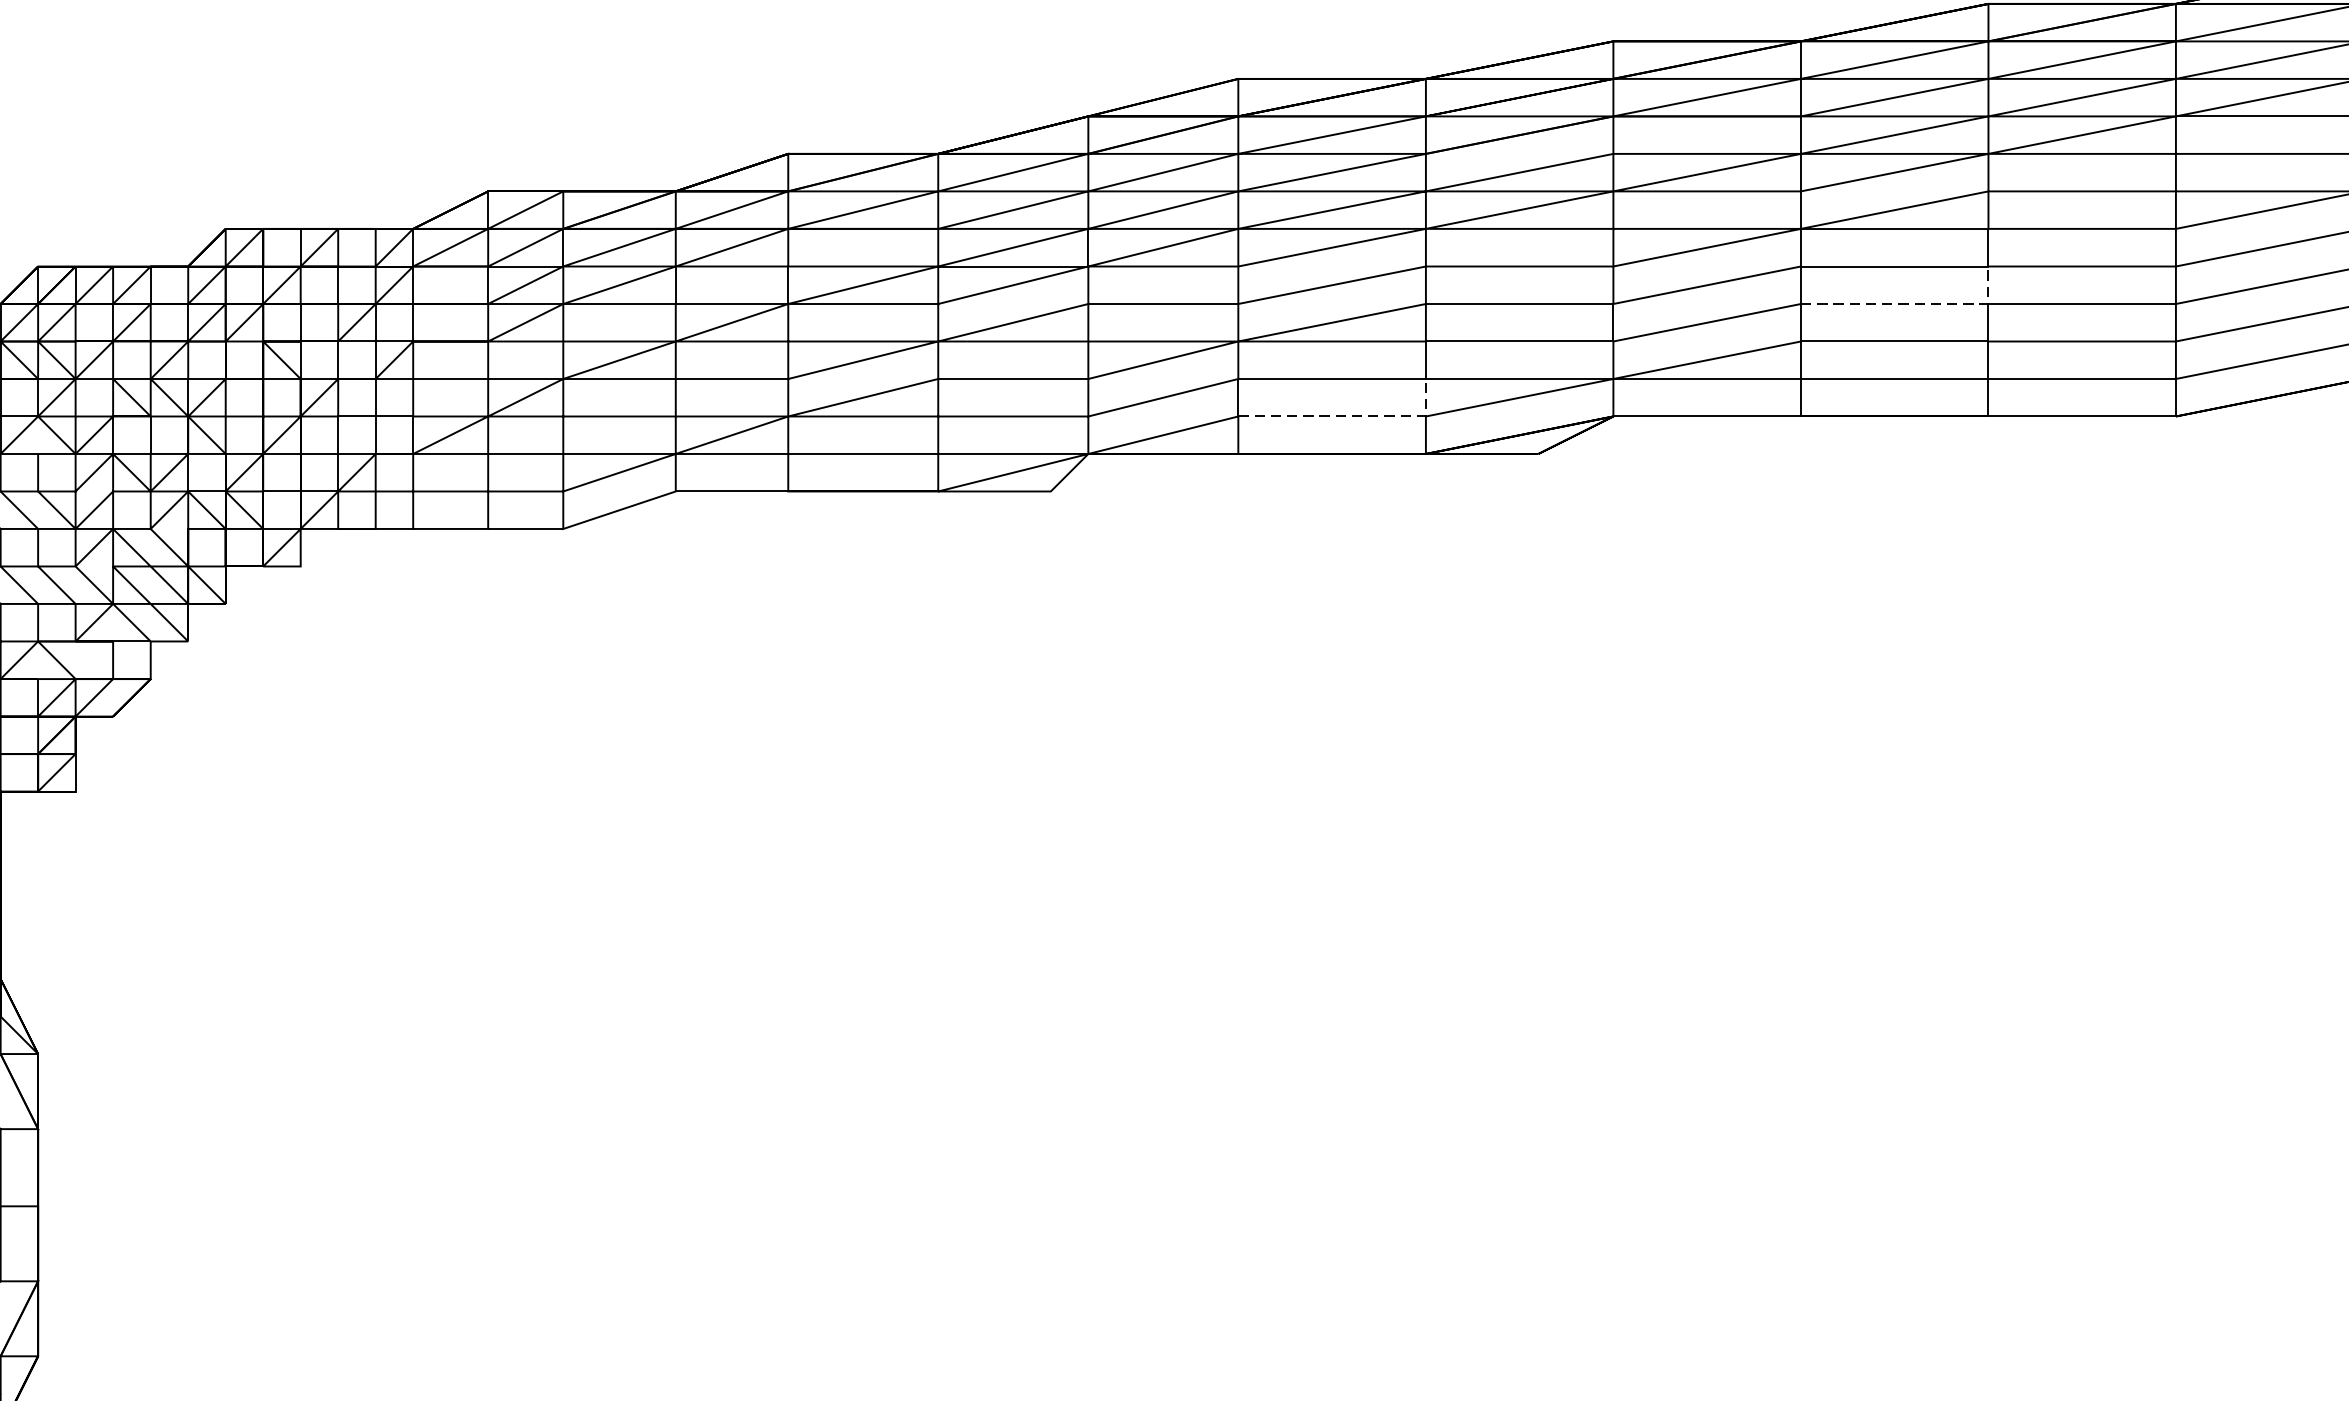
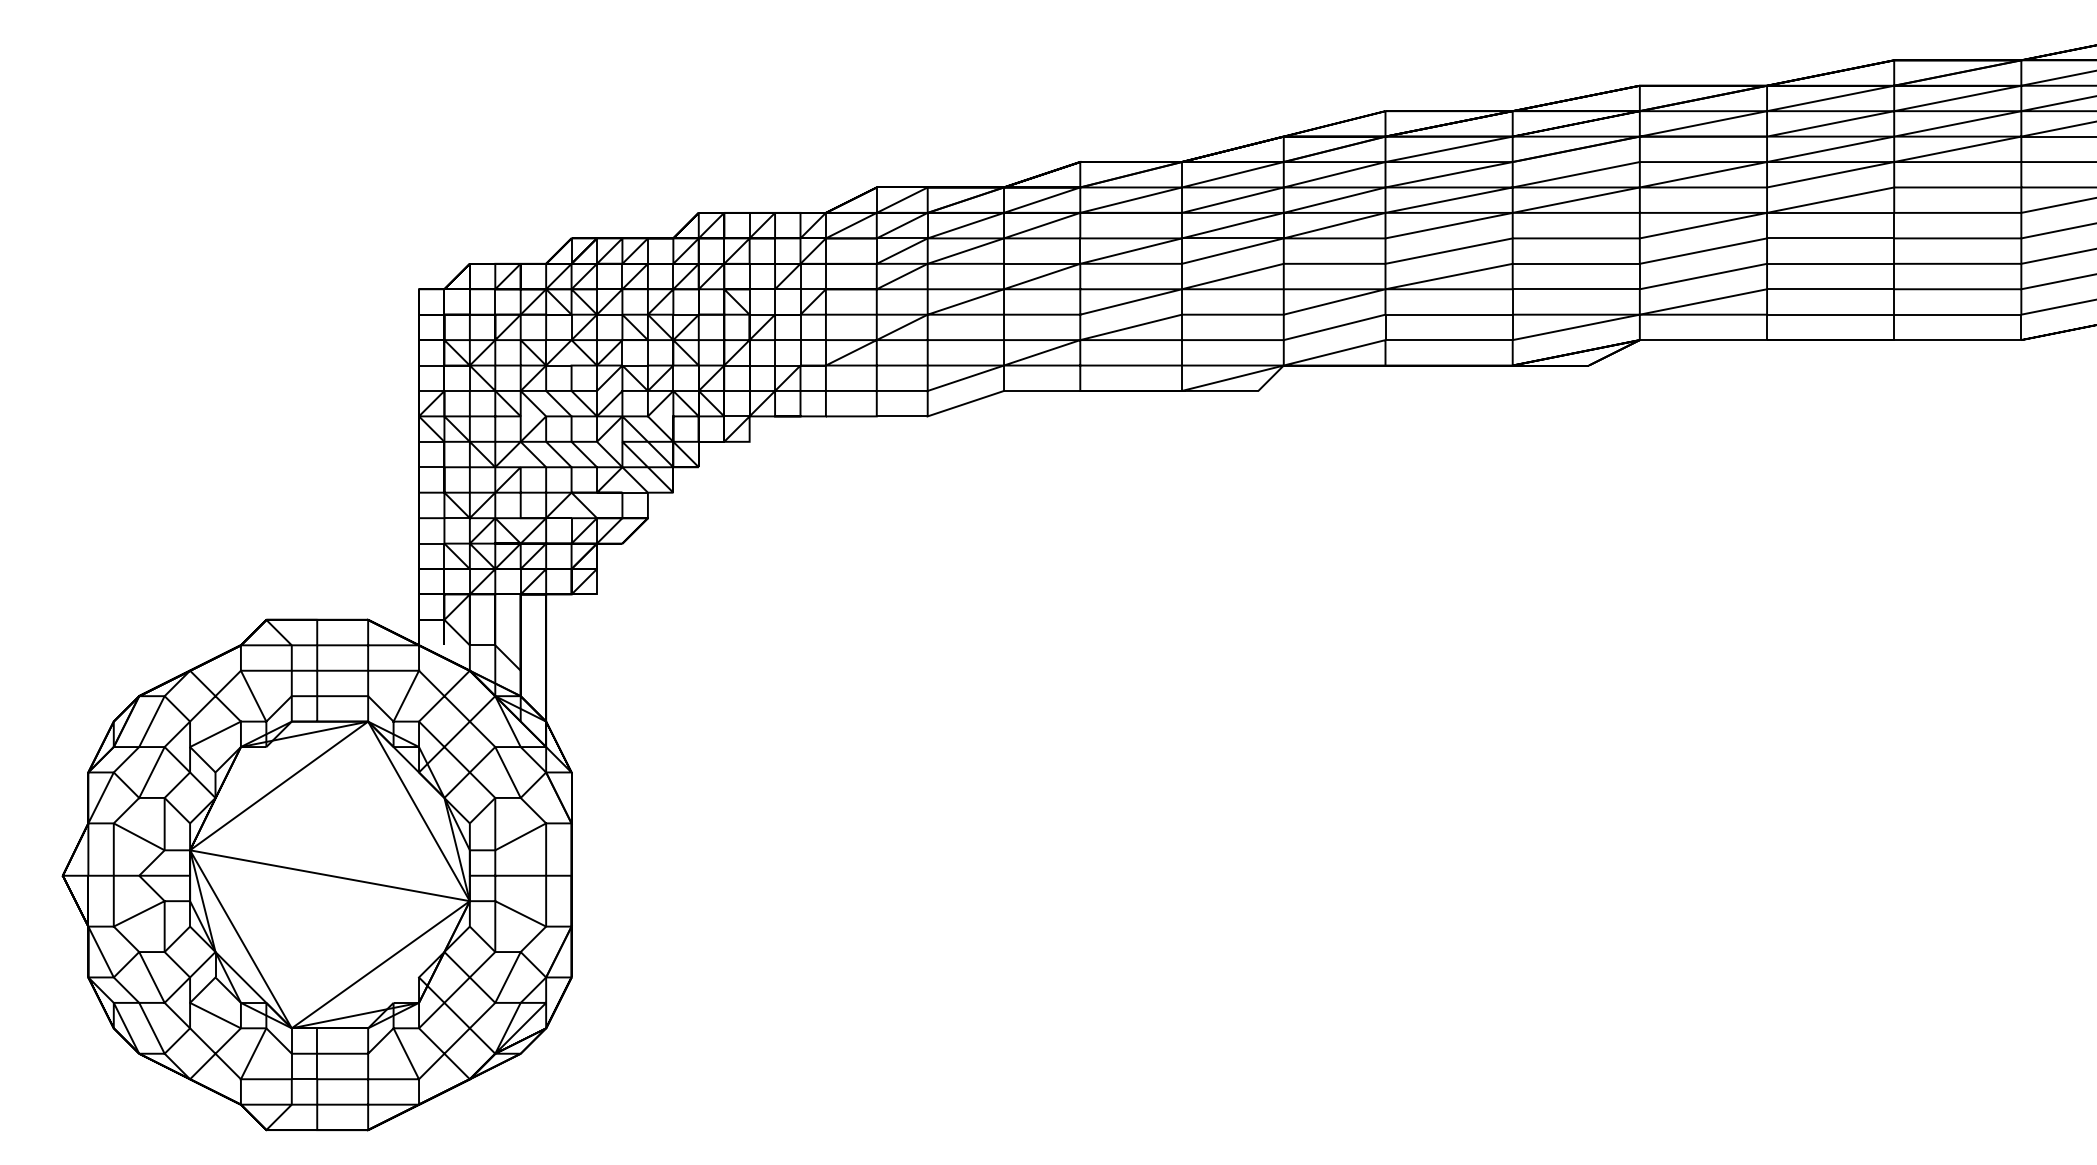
line: (1915, 303) -> (1844, 263), dashed -> solid
line: (1353, 417) -> (1463, 340), dashed -> solid

